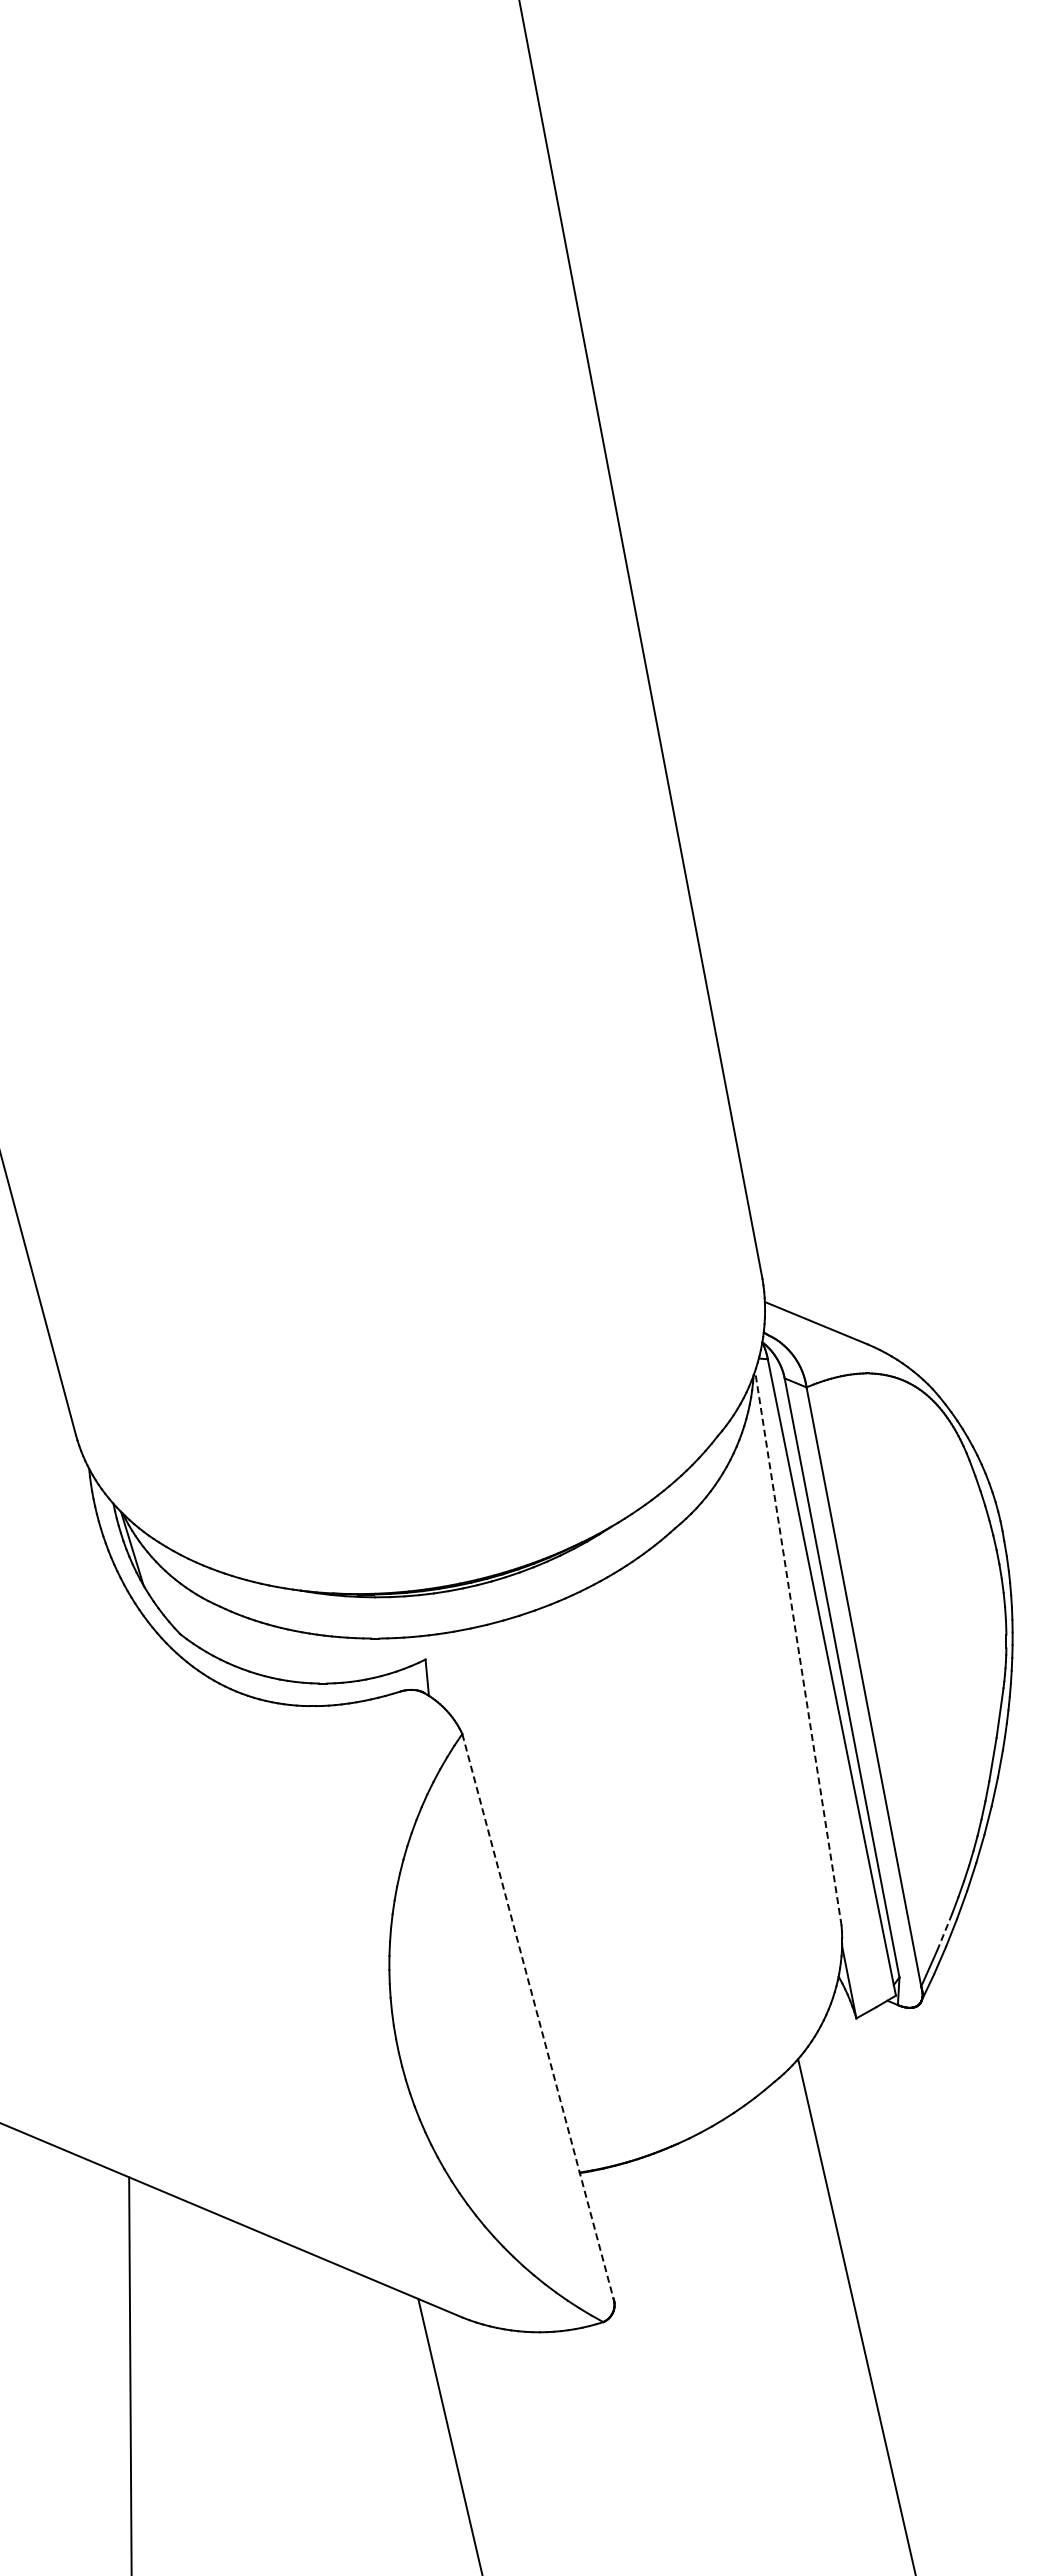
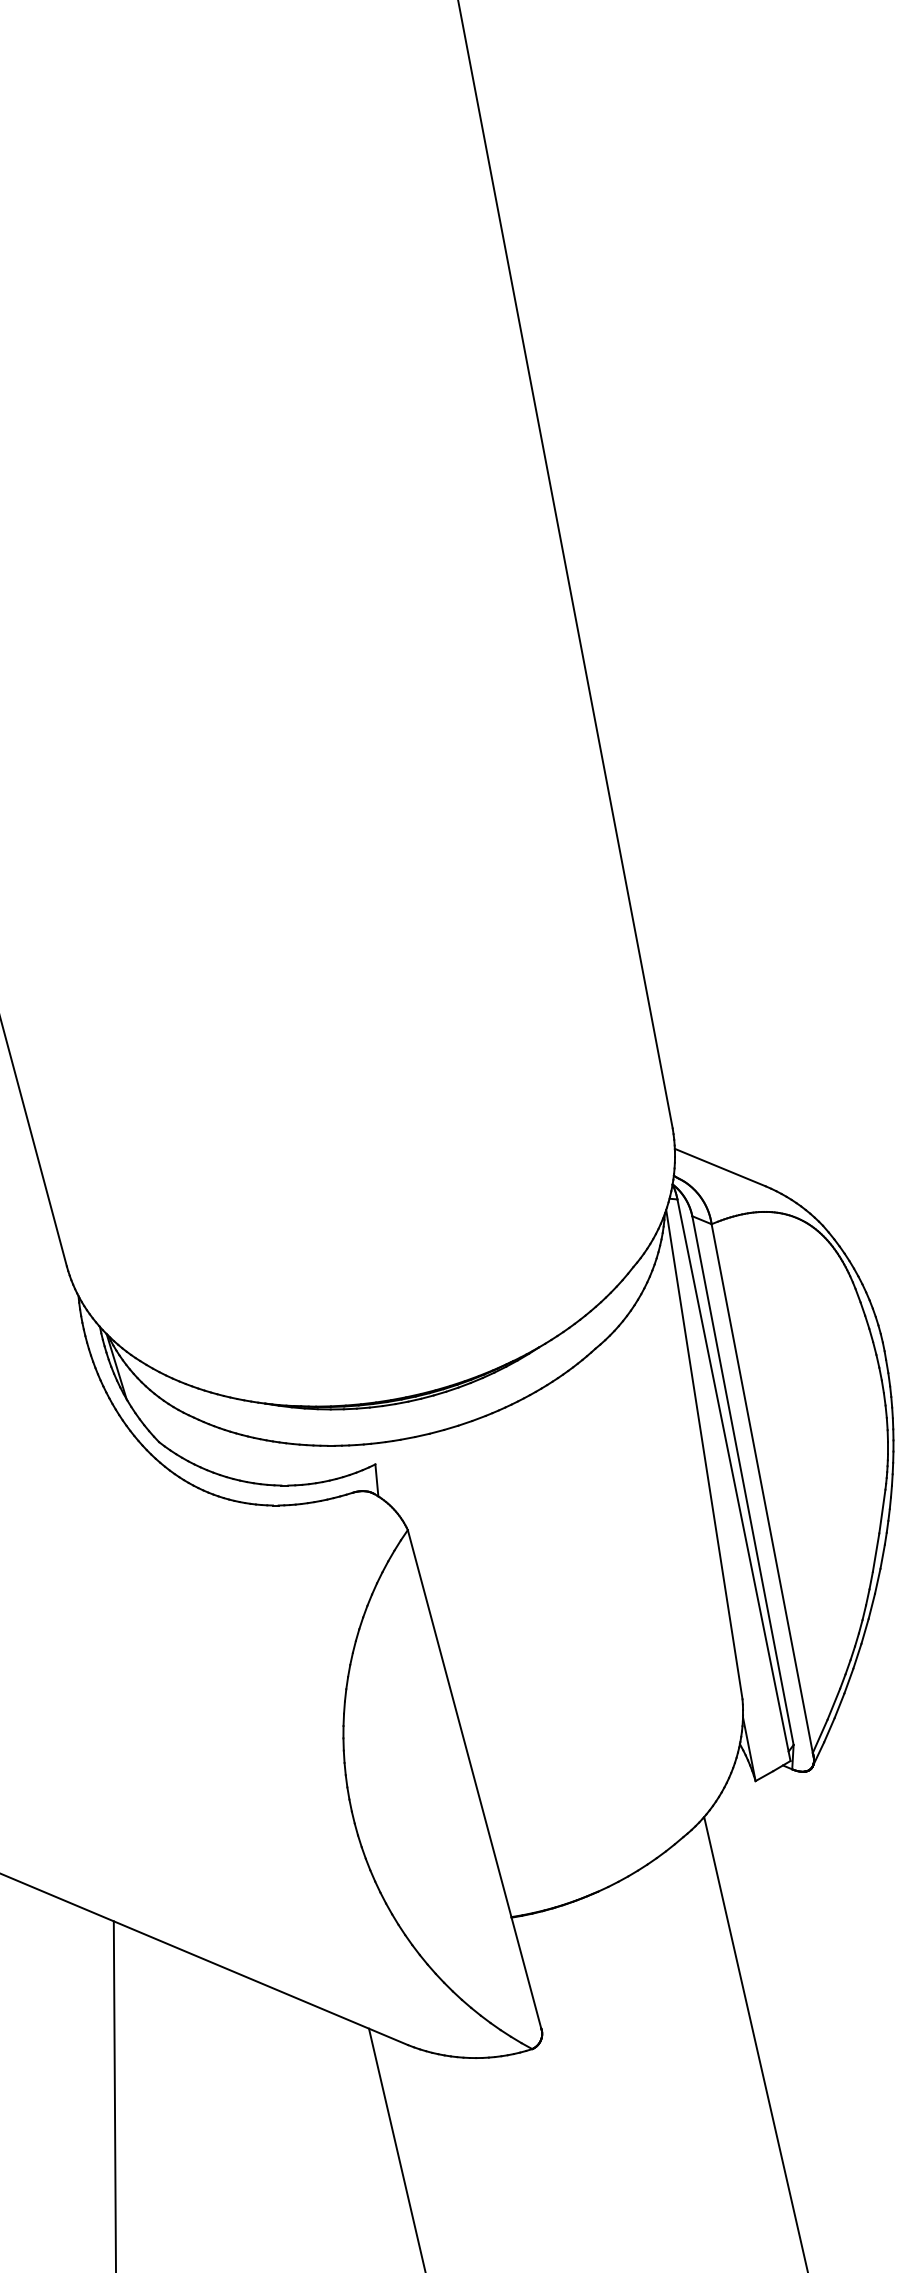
line: (798, 1648) -> (704, 1454), dashed -> solid
line: (945, 1931) -> (834, 1704), dashed -> solid
line: (538, 2016) -> (475, 1779), dashed -> solid

